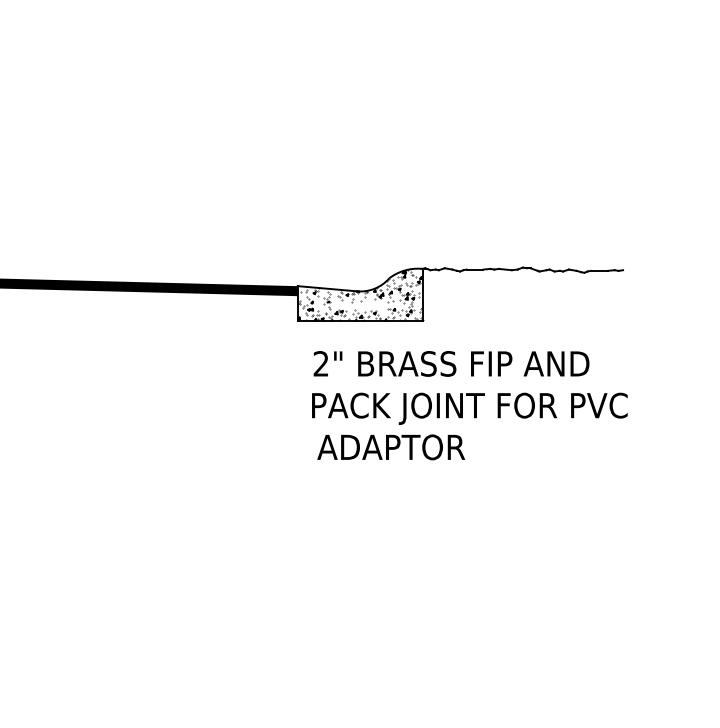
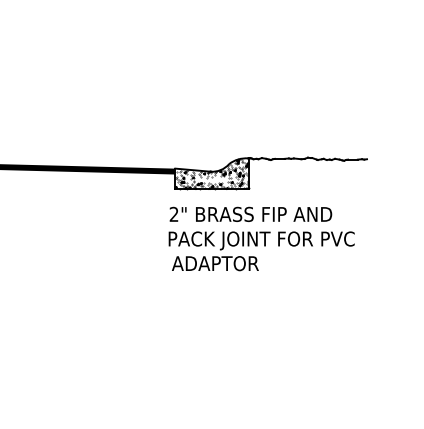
text: (469, 404) -> (261, 238), moved

